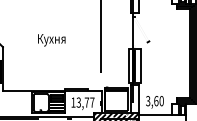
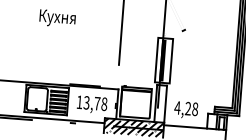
text: (154, 101) -> (185, 109), 3,60 -> 4,28
text: (92, 102) -> (104, 104), 13,77 -> 13,78

